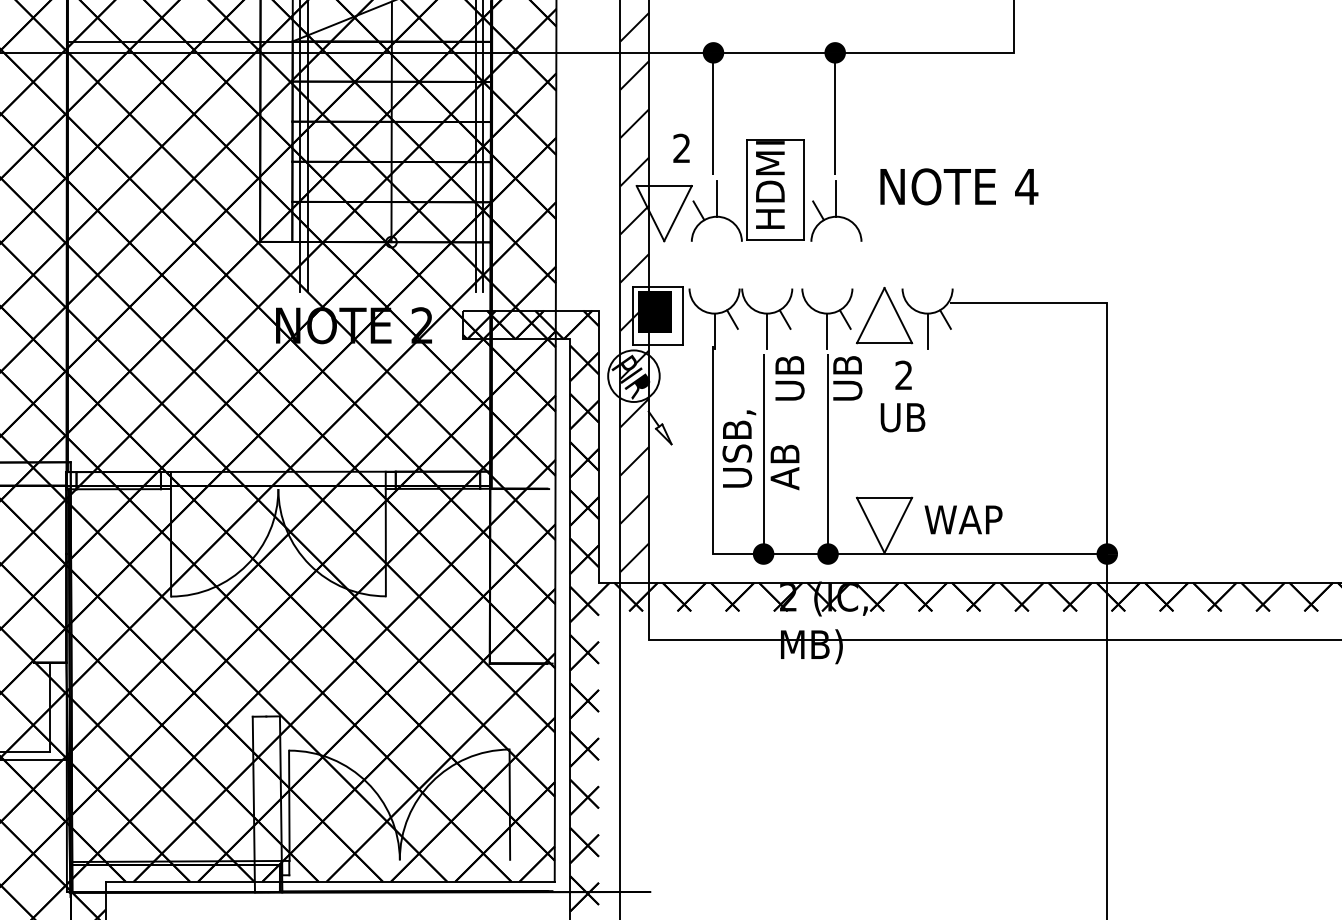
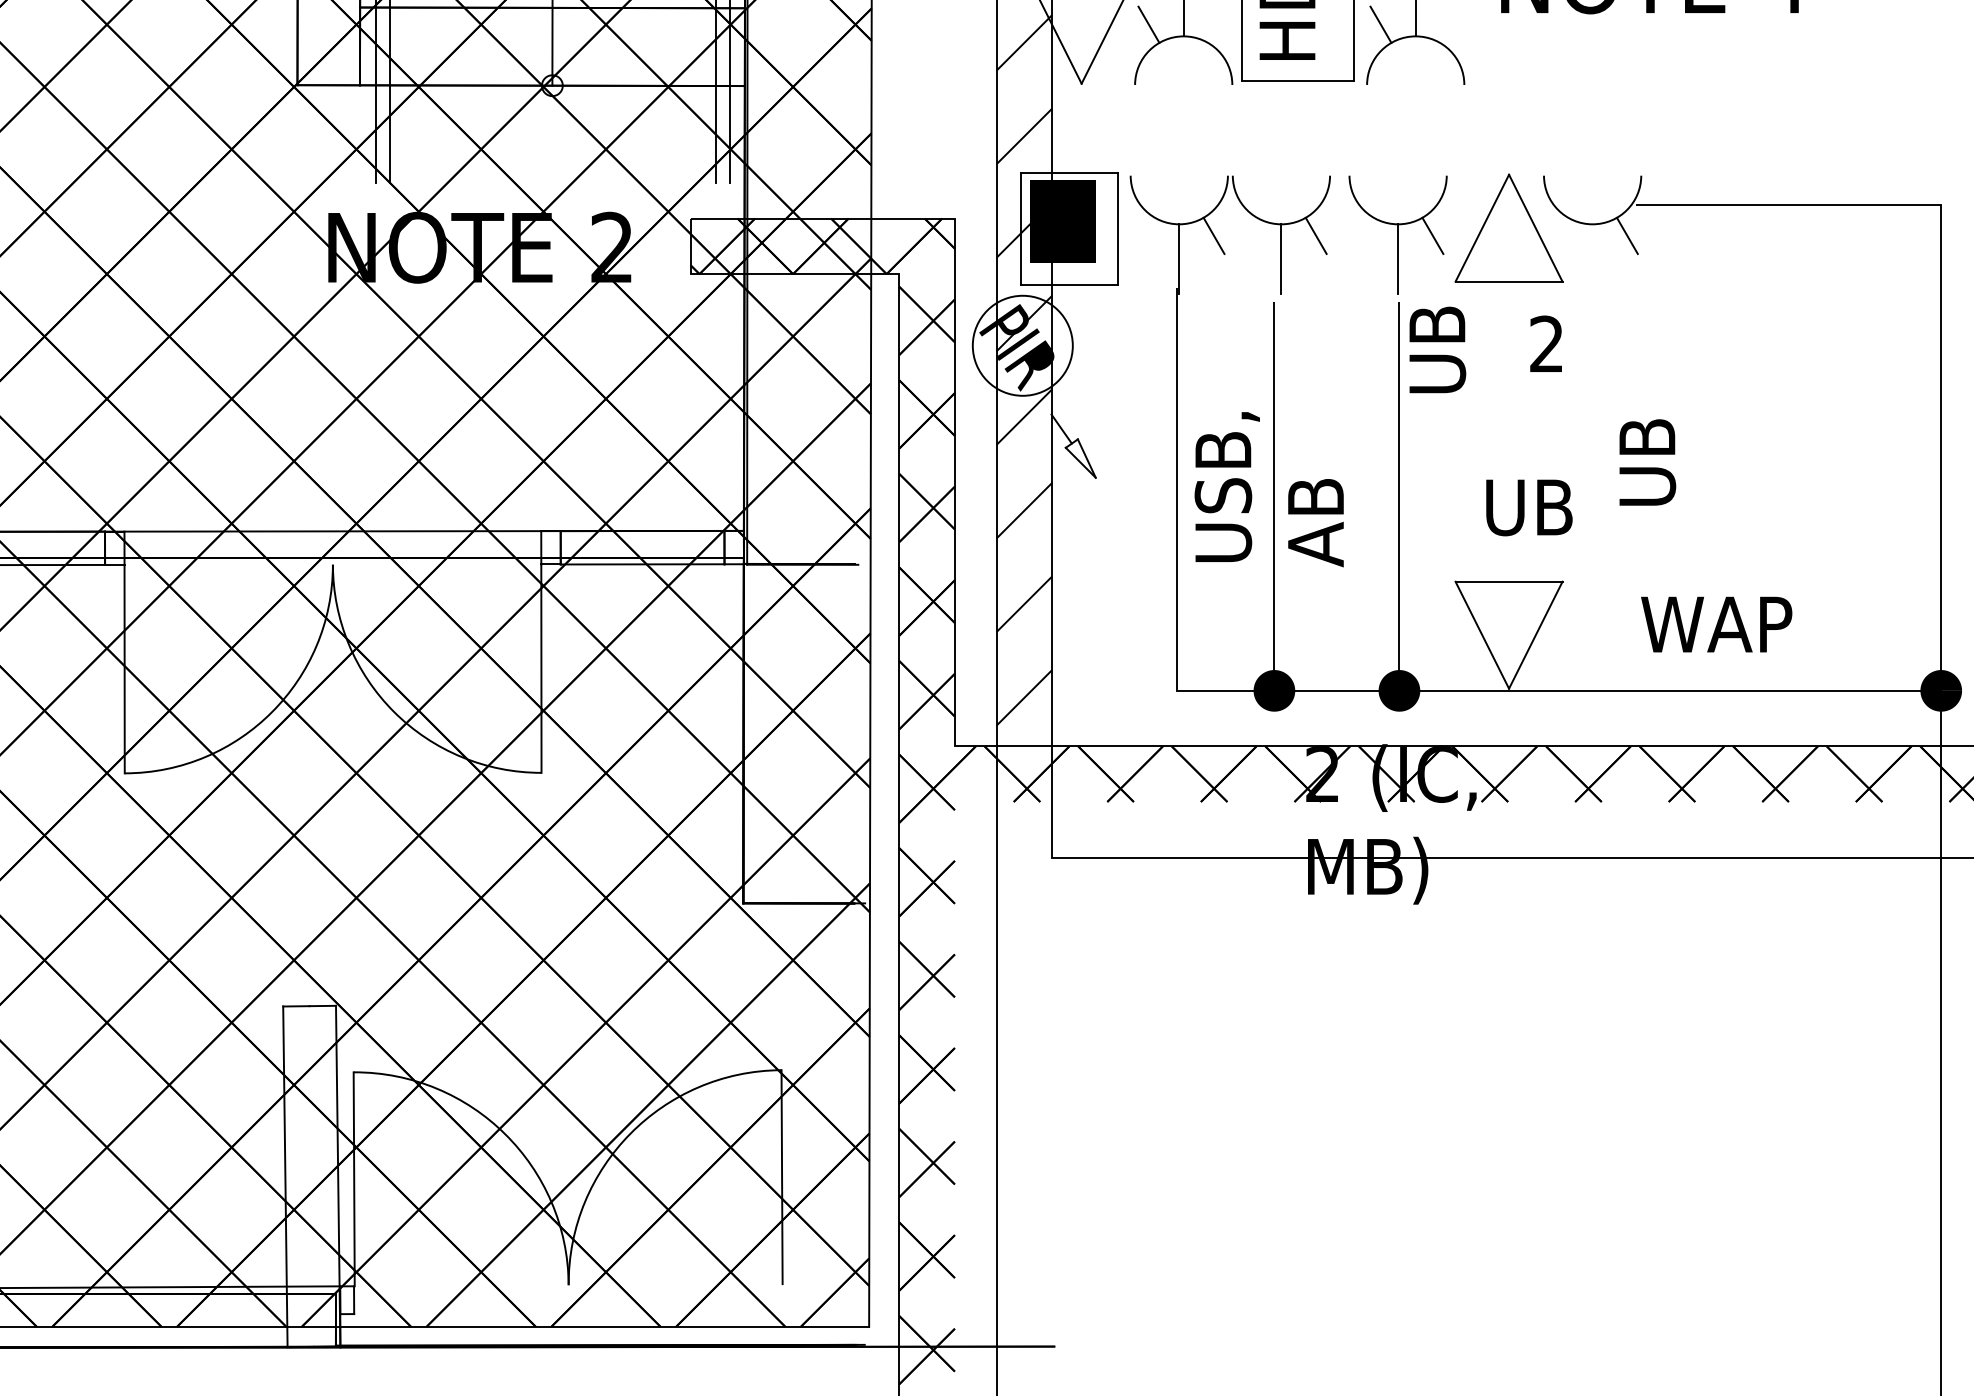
line: (927, 331) -> (1592, 259), removed
text: (789, 378) -> (1646, 462), moved
text: (902, 417) -> (1528, 507), moved
text: (963, 519) -> (1716, 623), moved

